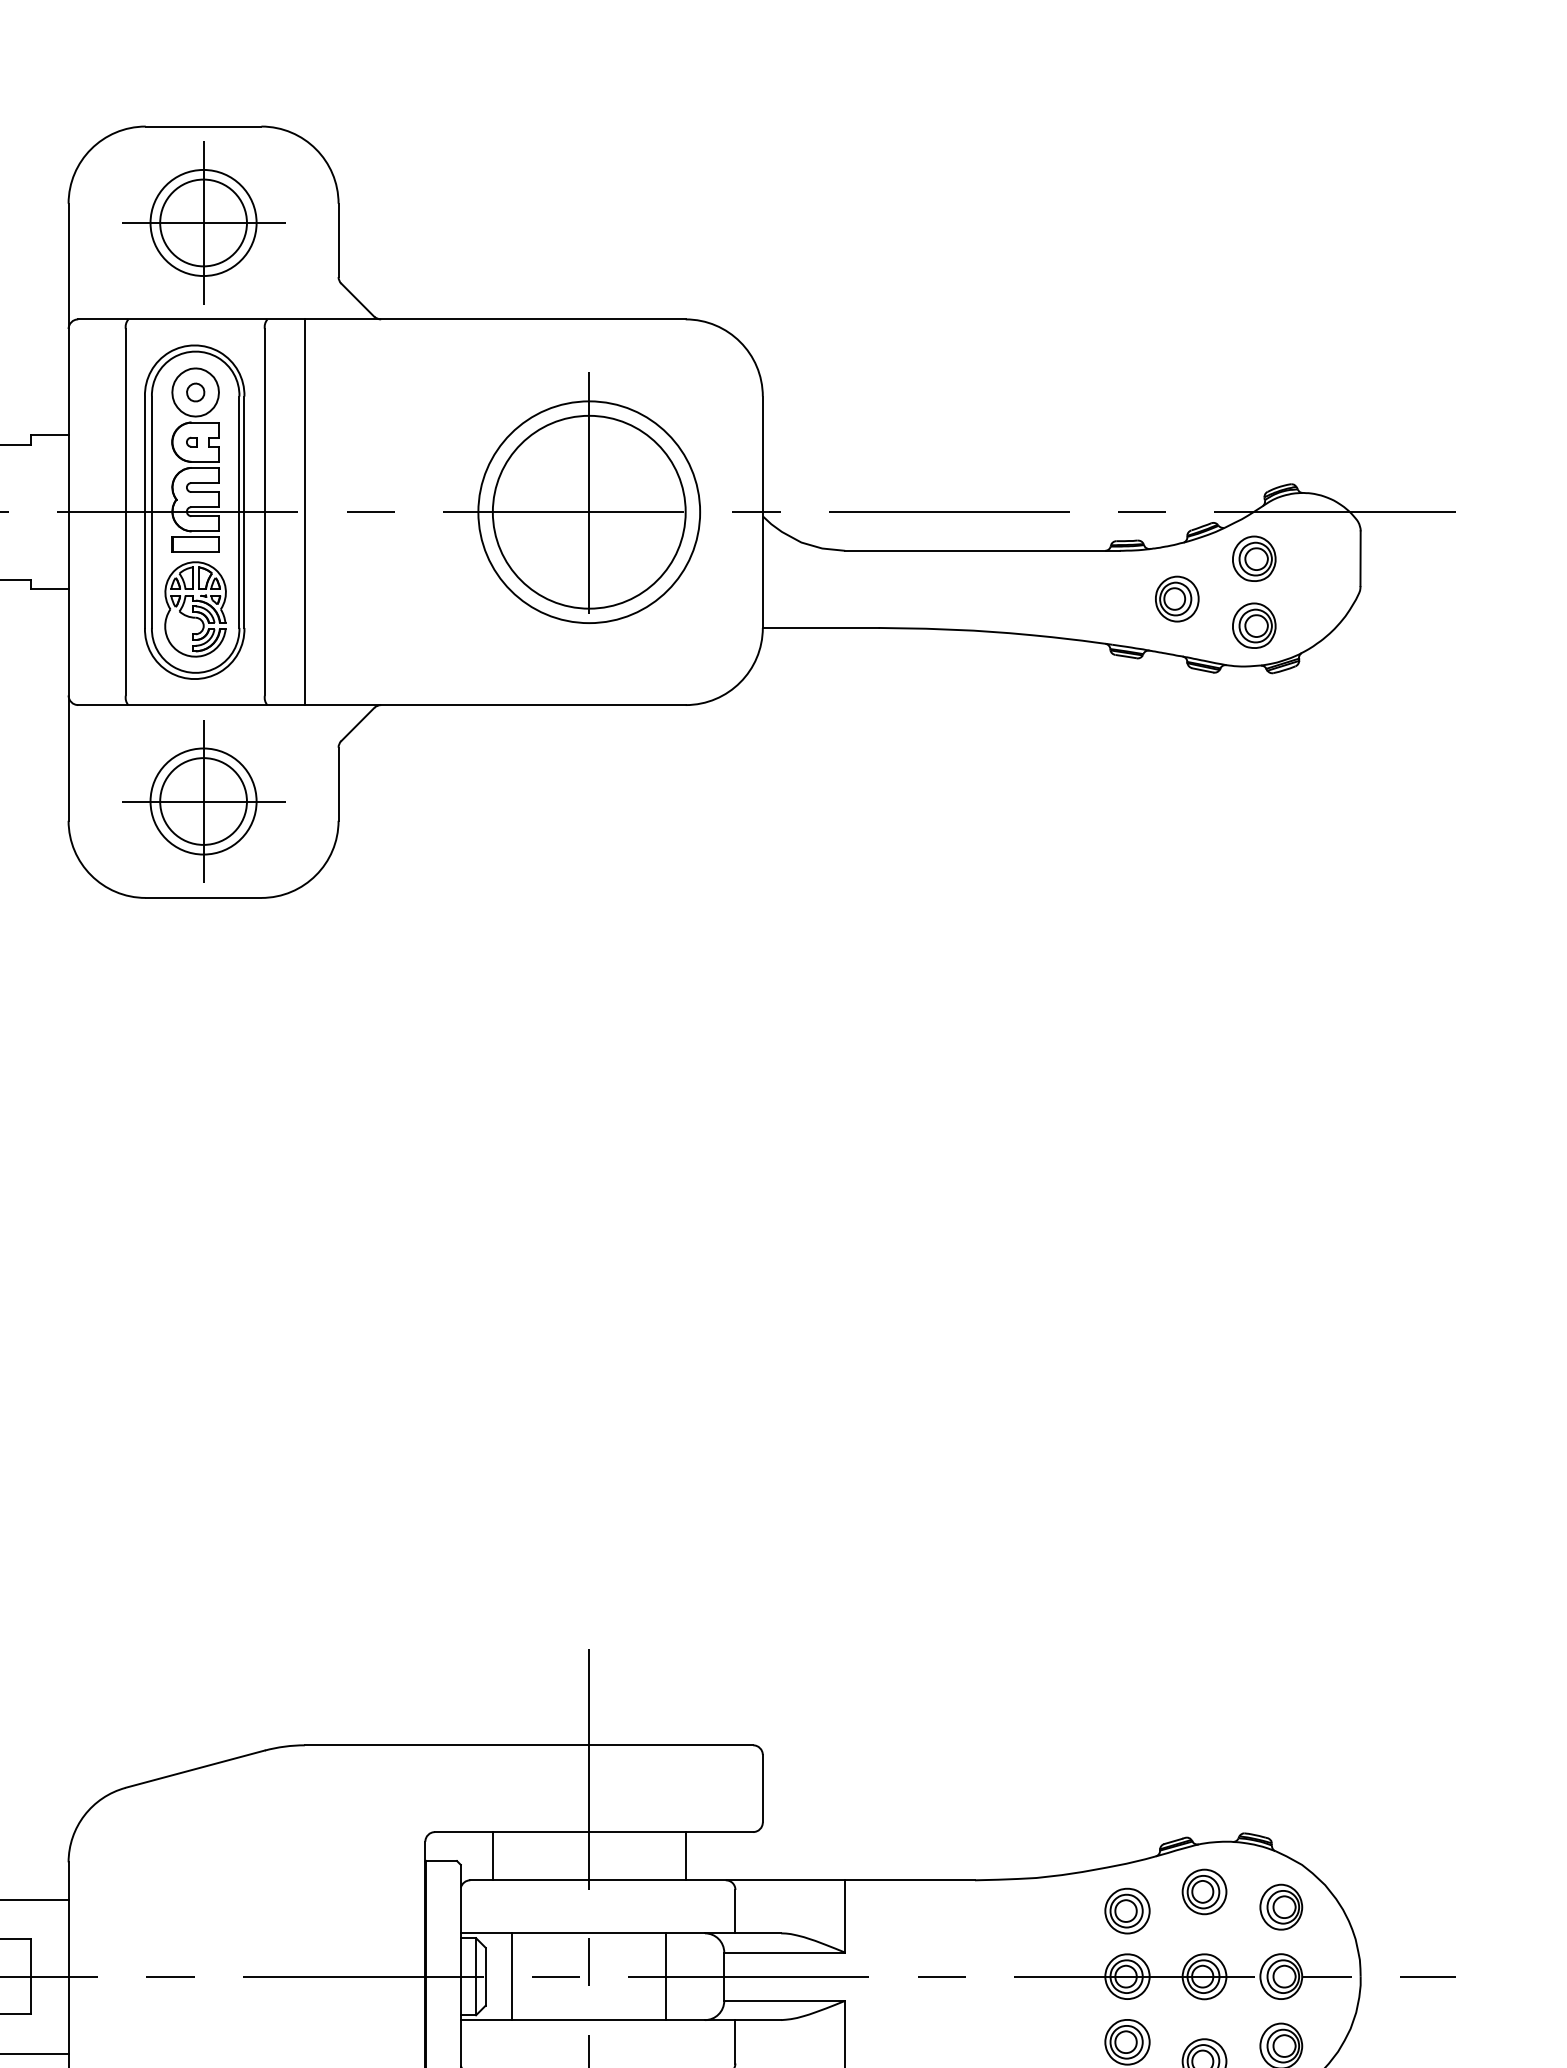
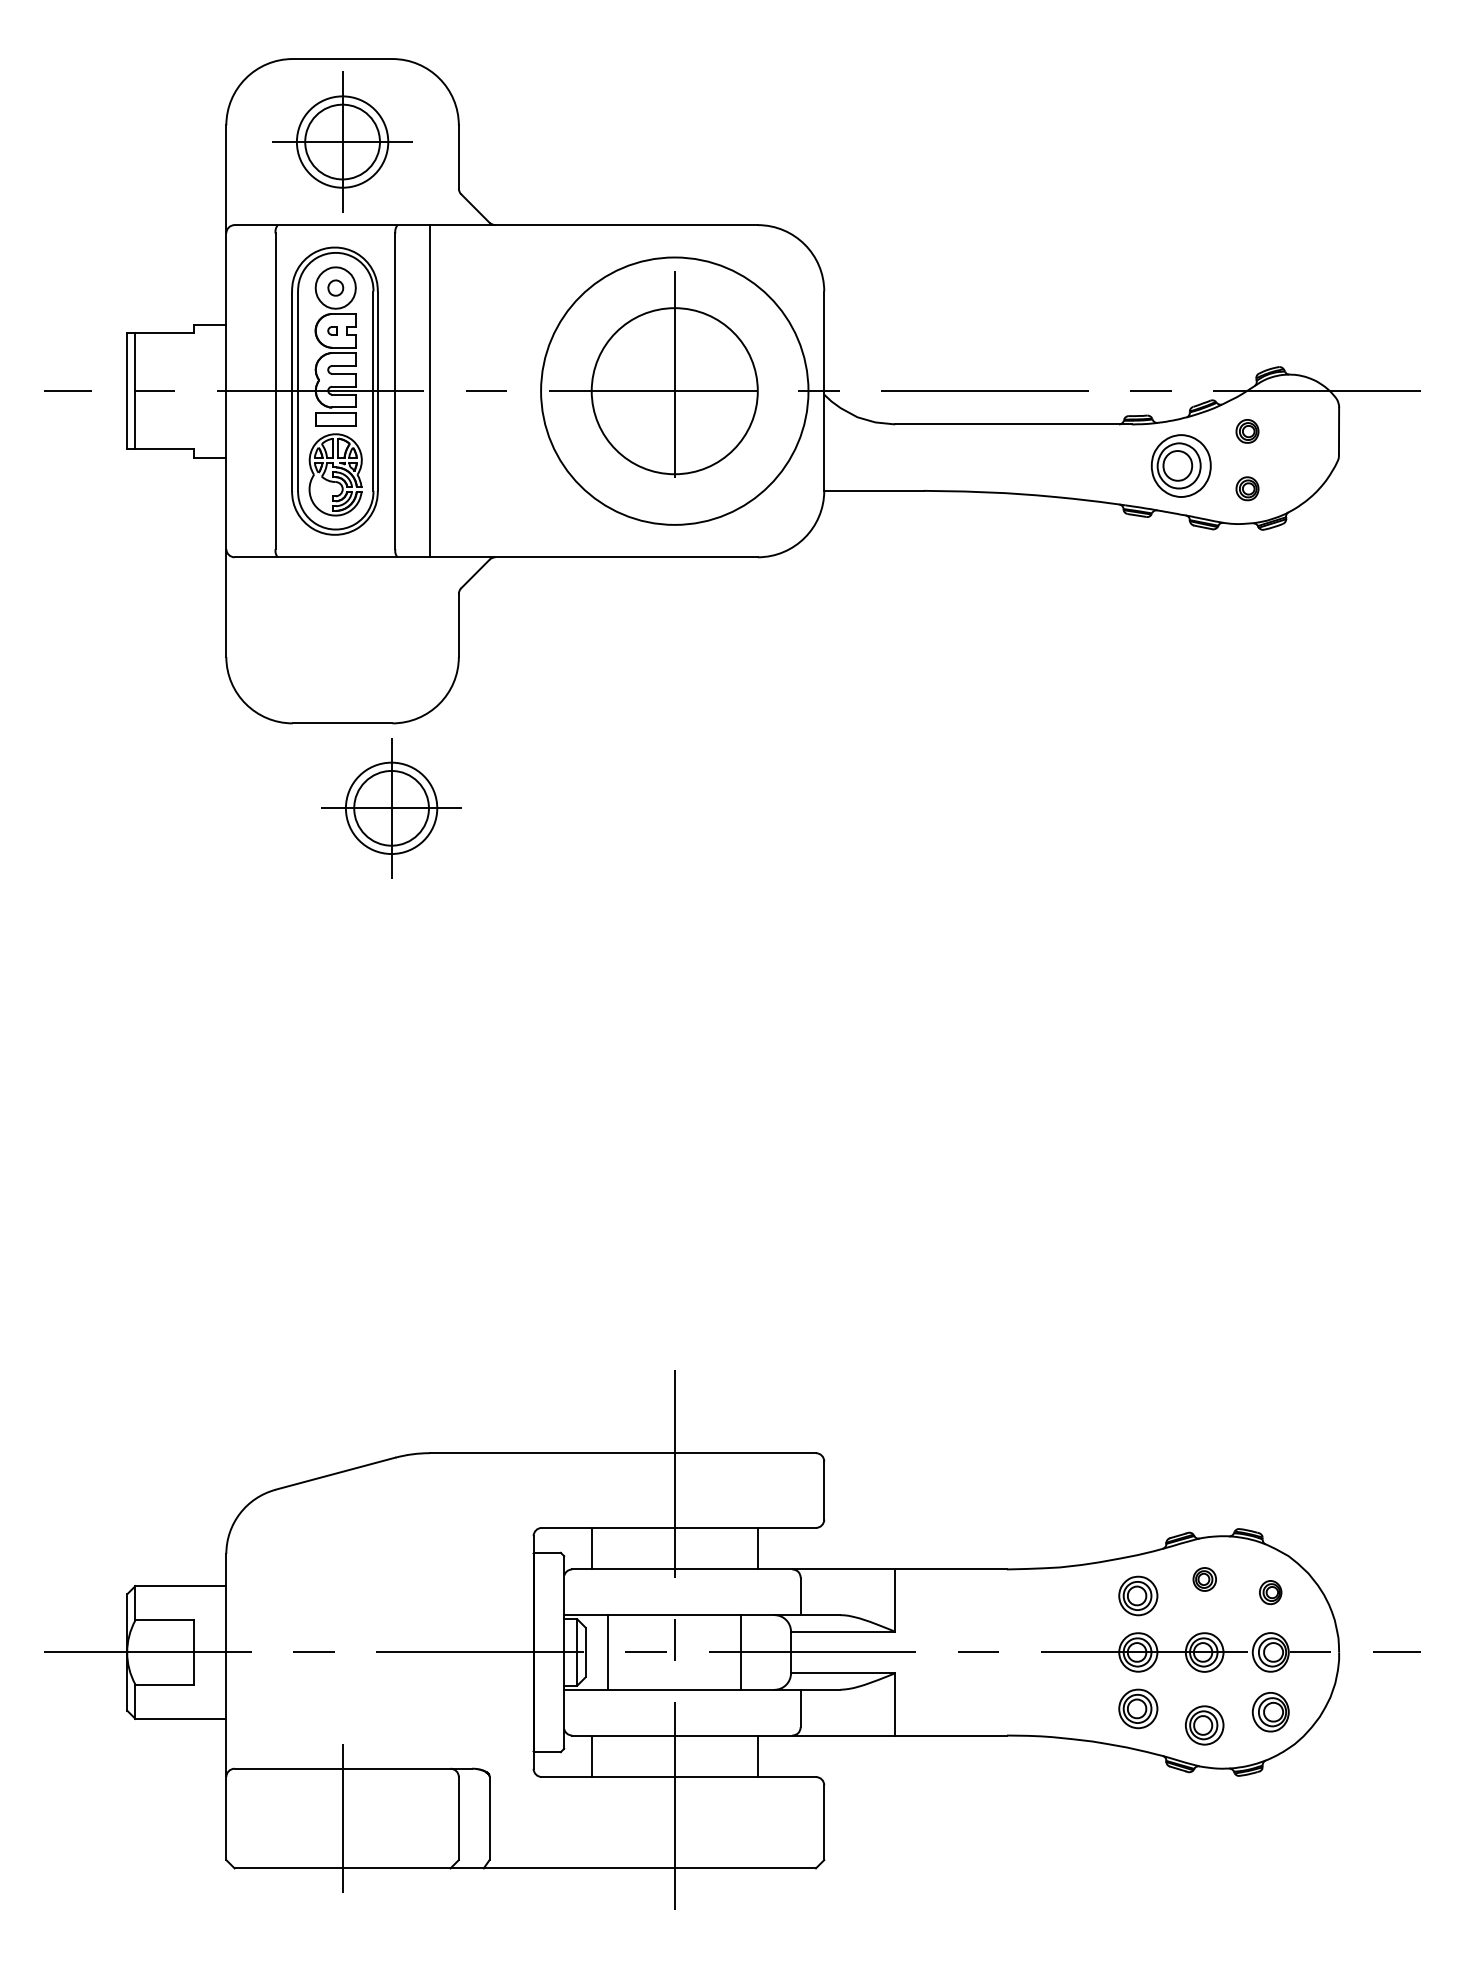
circle: (588, 511) -> (674, 390), size x1.4
part: (1254, 559) -> (1247, 431), size x0.6
part: (1176, 598) -> (1180, 465), size x1.6
part: (1254, 625) -> (1247, 488), size x0.6
part: (203, 801) -> (391, 808), moved
part: (1204, 1891) -> (1204, 1579), size x0.6
part: (1280, 1907) -> (1270, 1592), size x0.6

